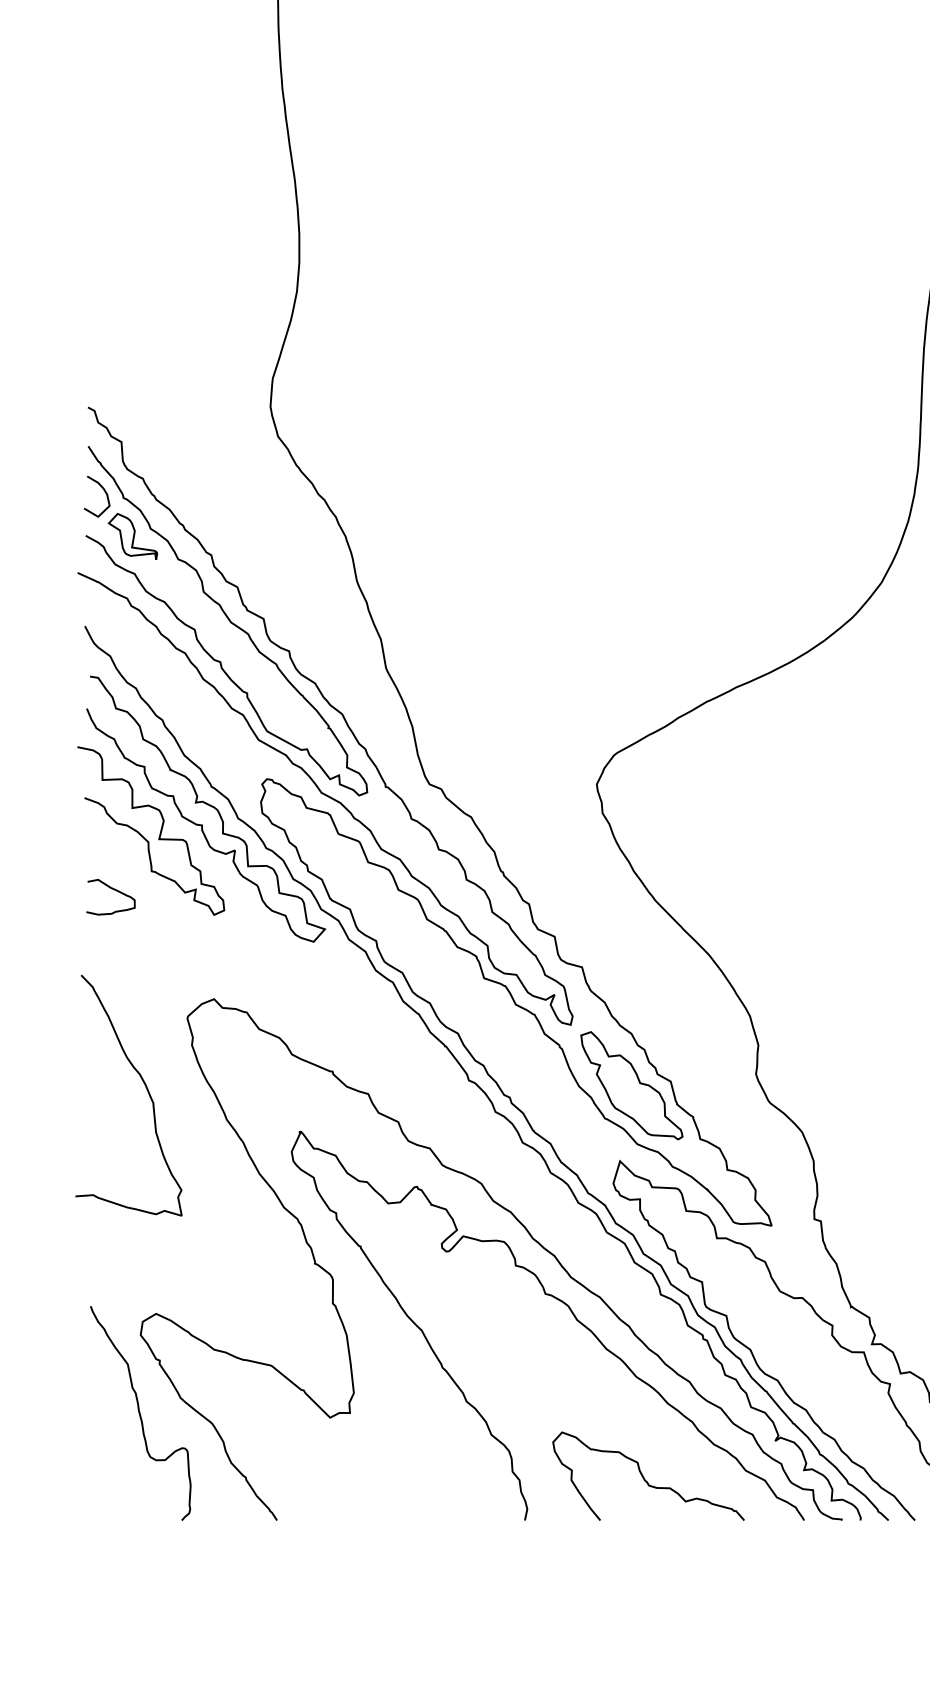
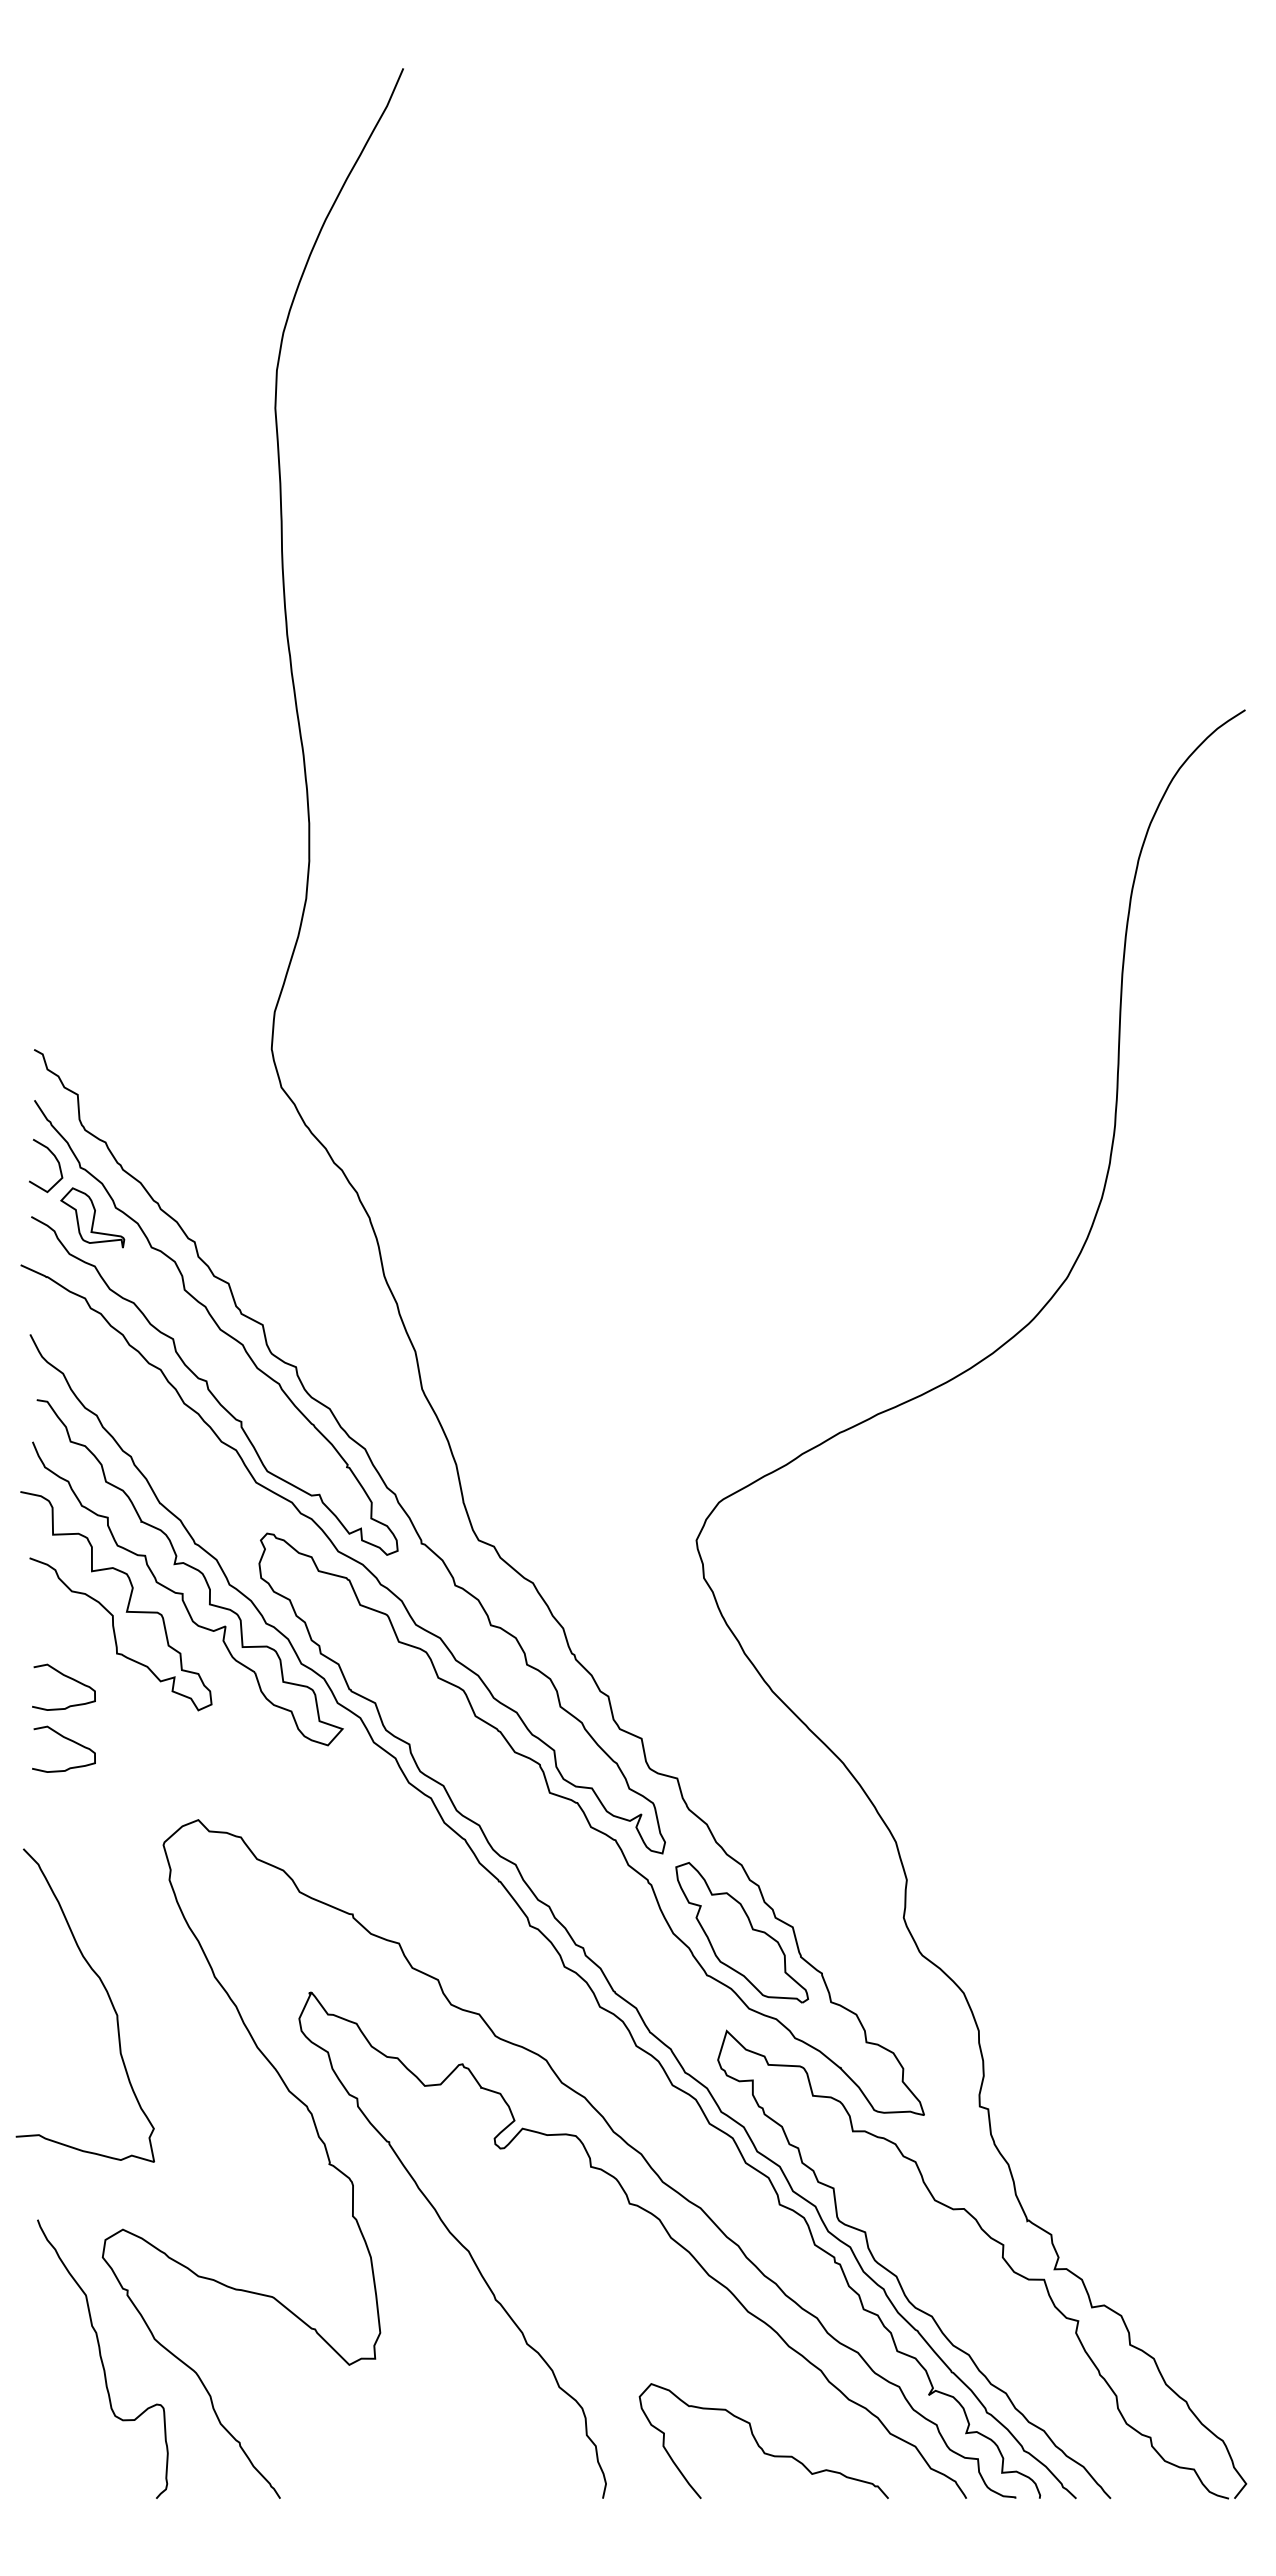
curve: (114, 938) -> (68, 1740), added
curve: (145, 1087) -> (107, 1995), moved

